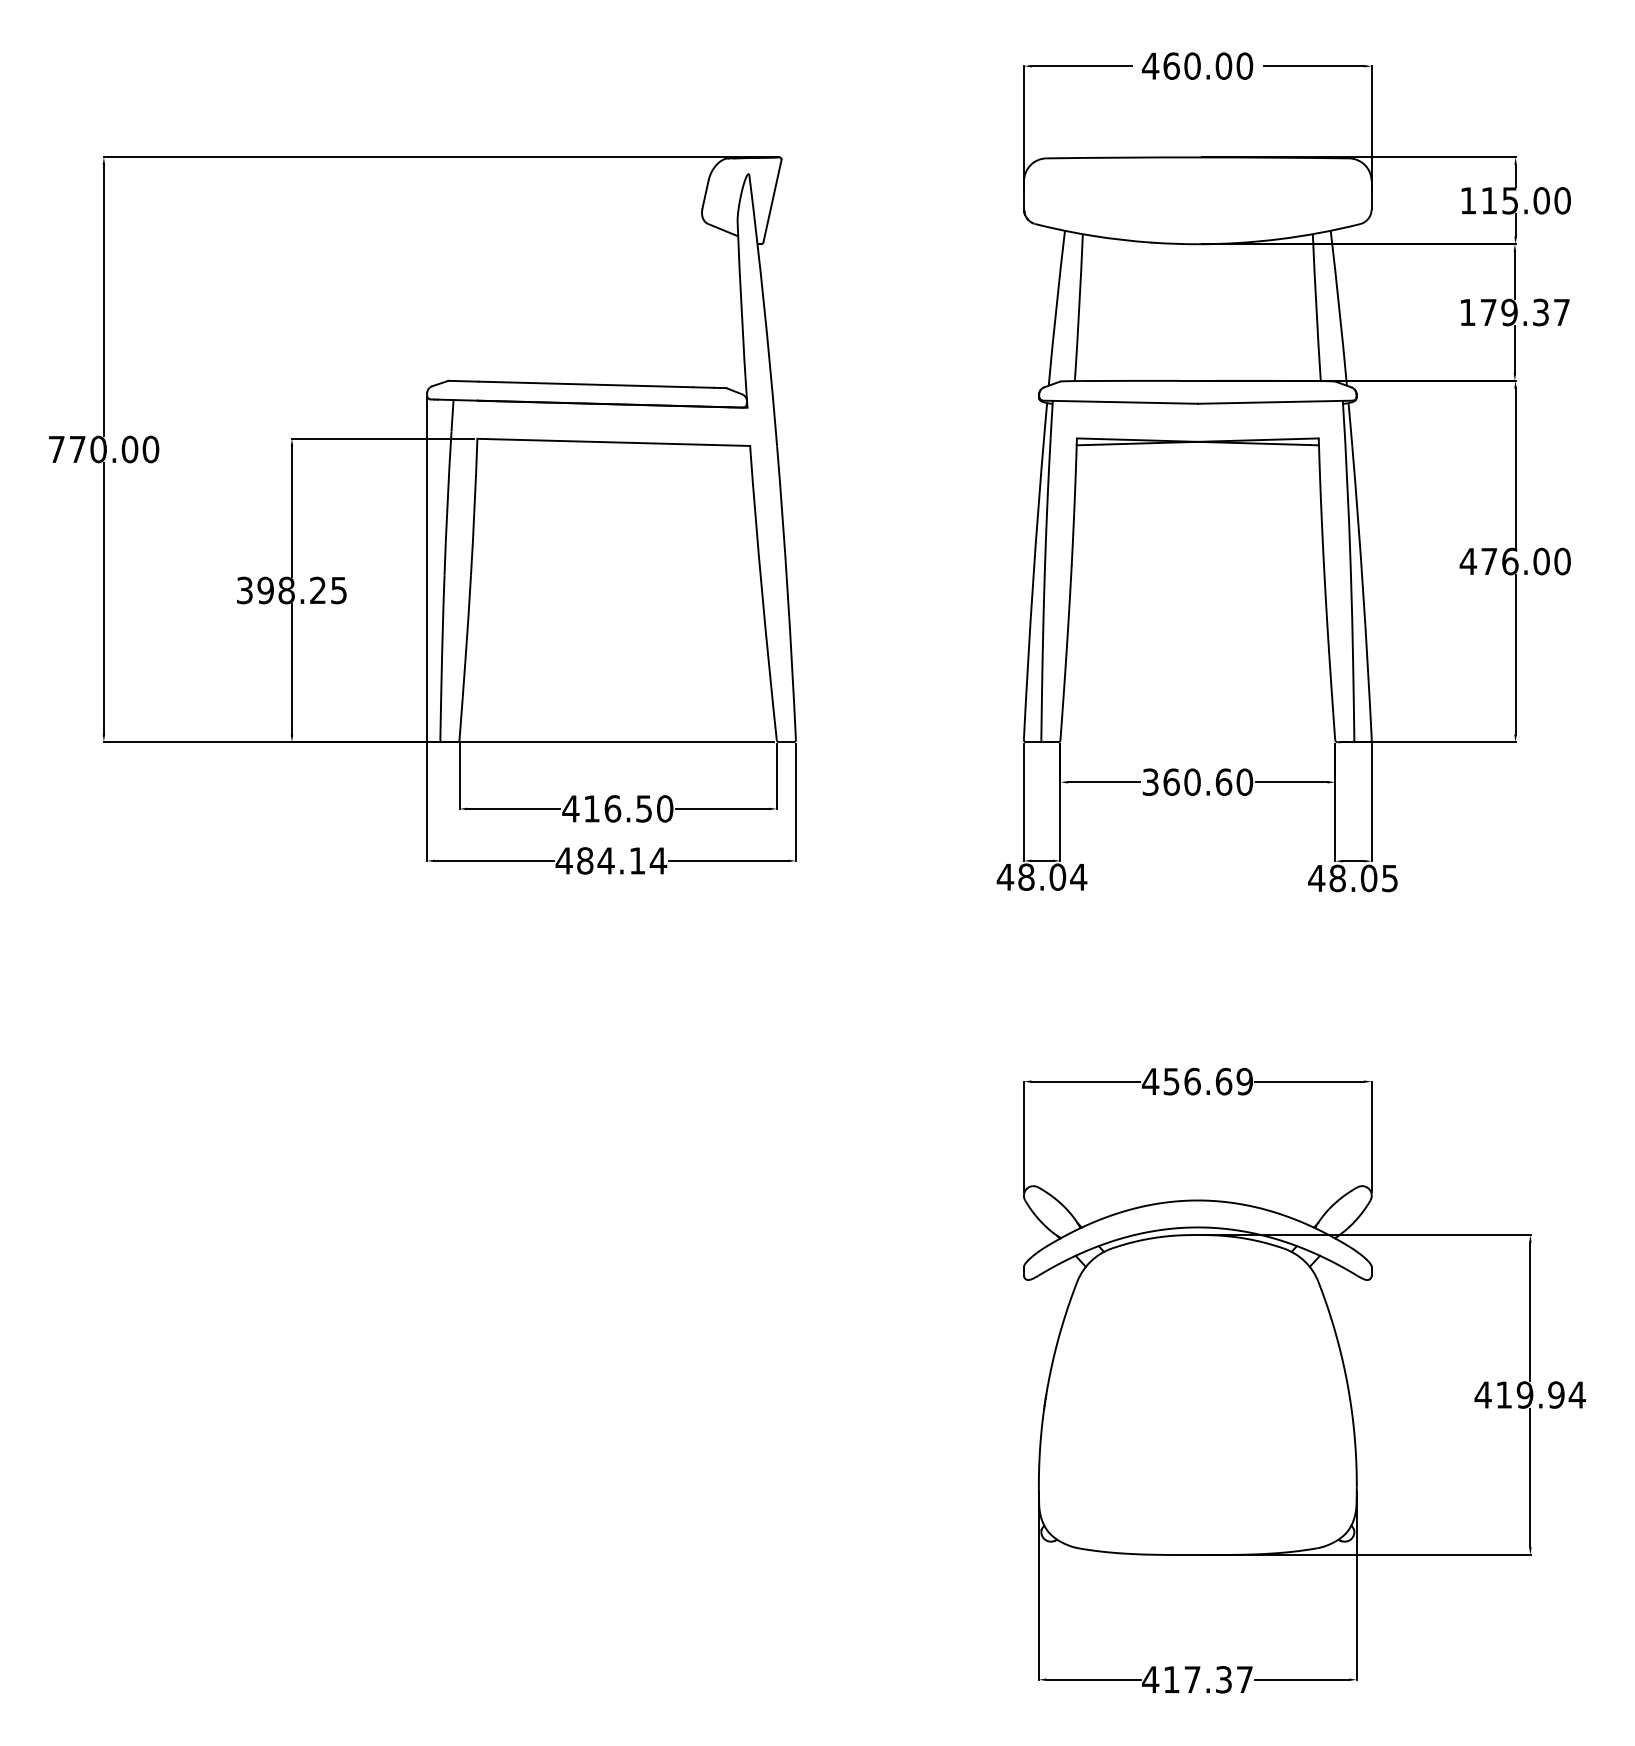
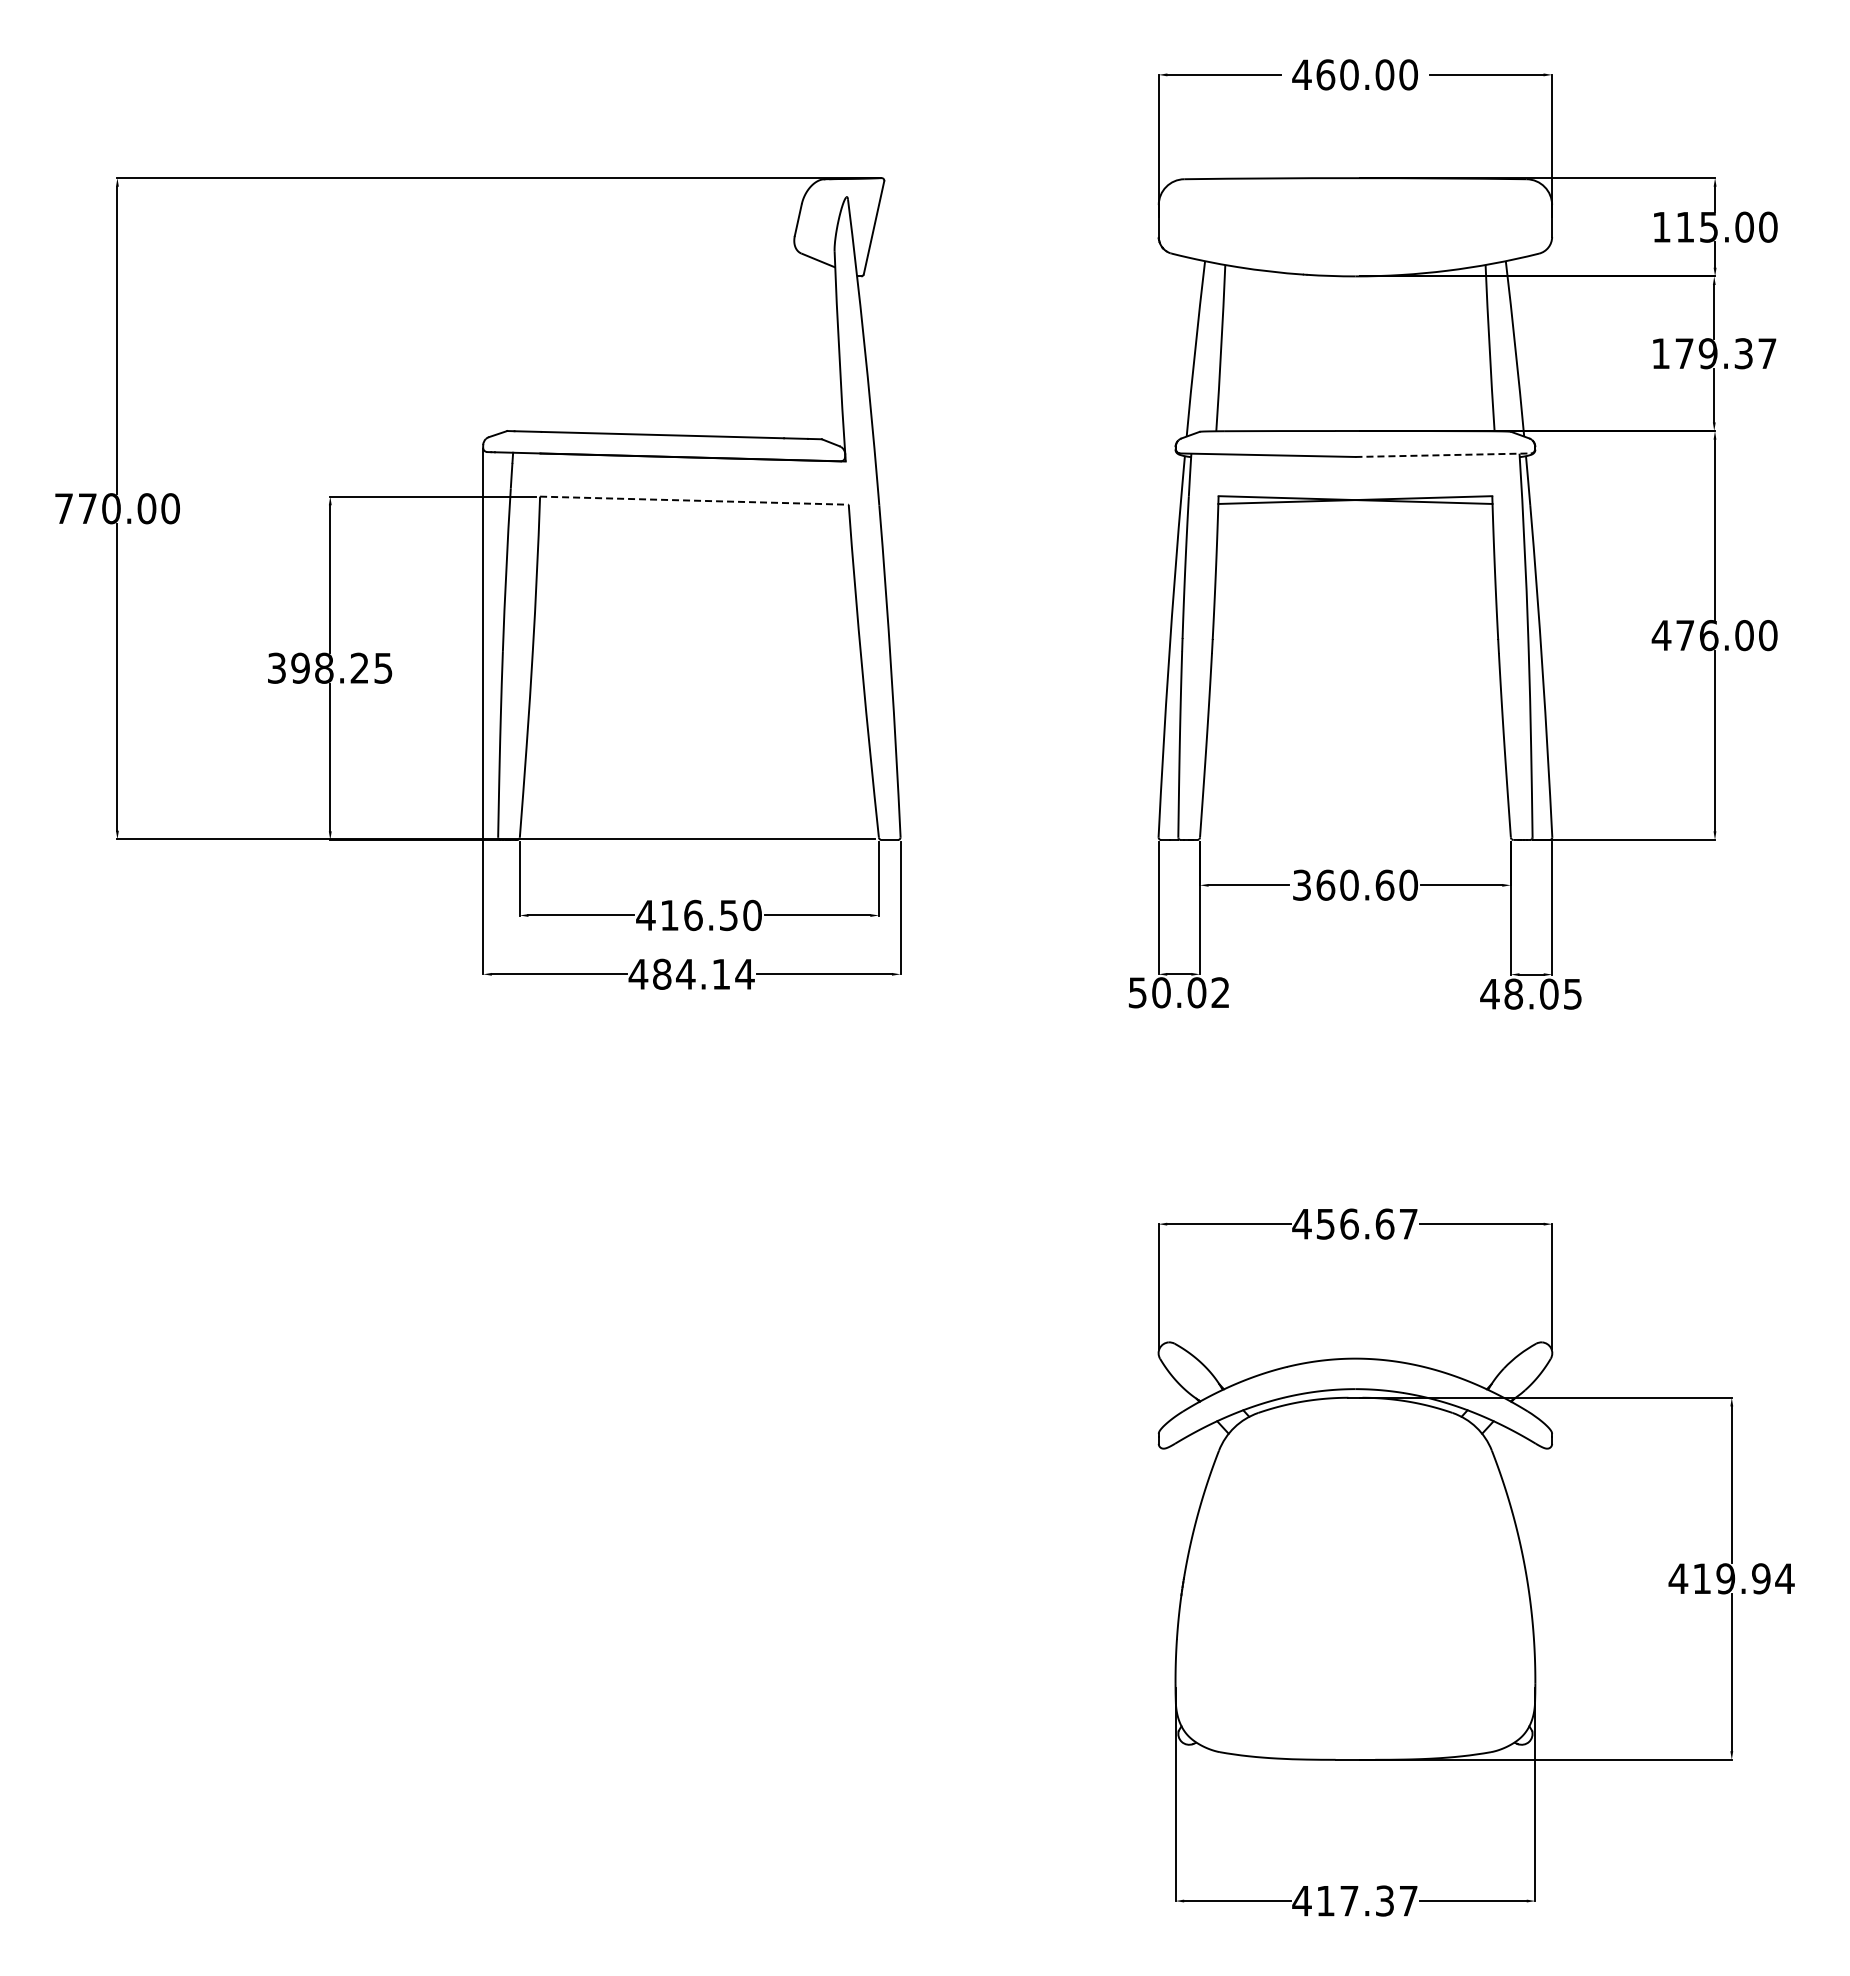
line: (1275, 402) -> (1443, 455), solid -> dashed
line: (613, 442) -> (694, 500), solid -> dashed
text: (1041, 876) -> (1178, 992), 48.04 -> 50.02
text: (1244, 1081) -> (1408, 1223), 456.69 -> 456.67

